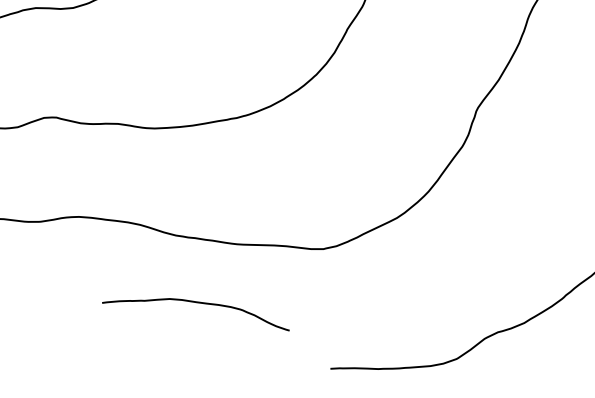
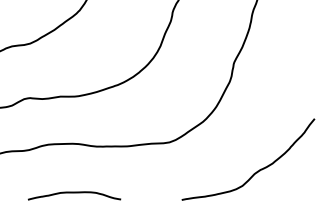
curve: (197, 304) -> (74, 193), moved

